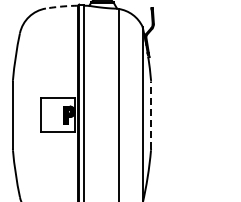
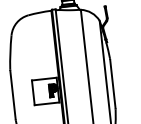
arc: (61, 6) -> (39, 12), dashed -> solid
line: (151, 115) -> (113, 84), dashed -> solid

